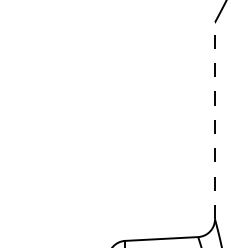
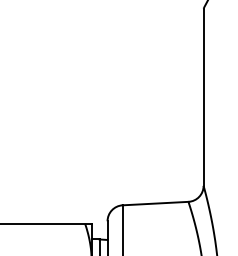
line: (214, 121) -> (203, 97), dashed -> solid

